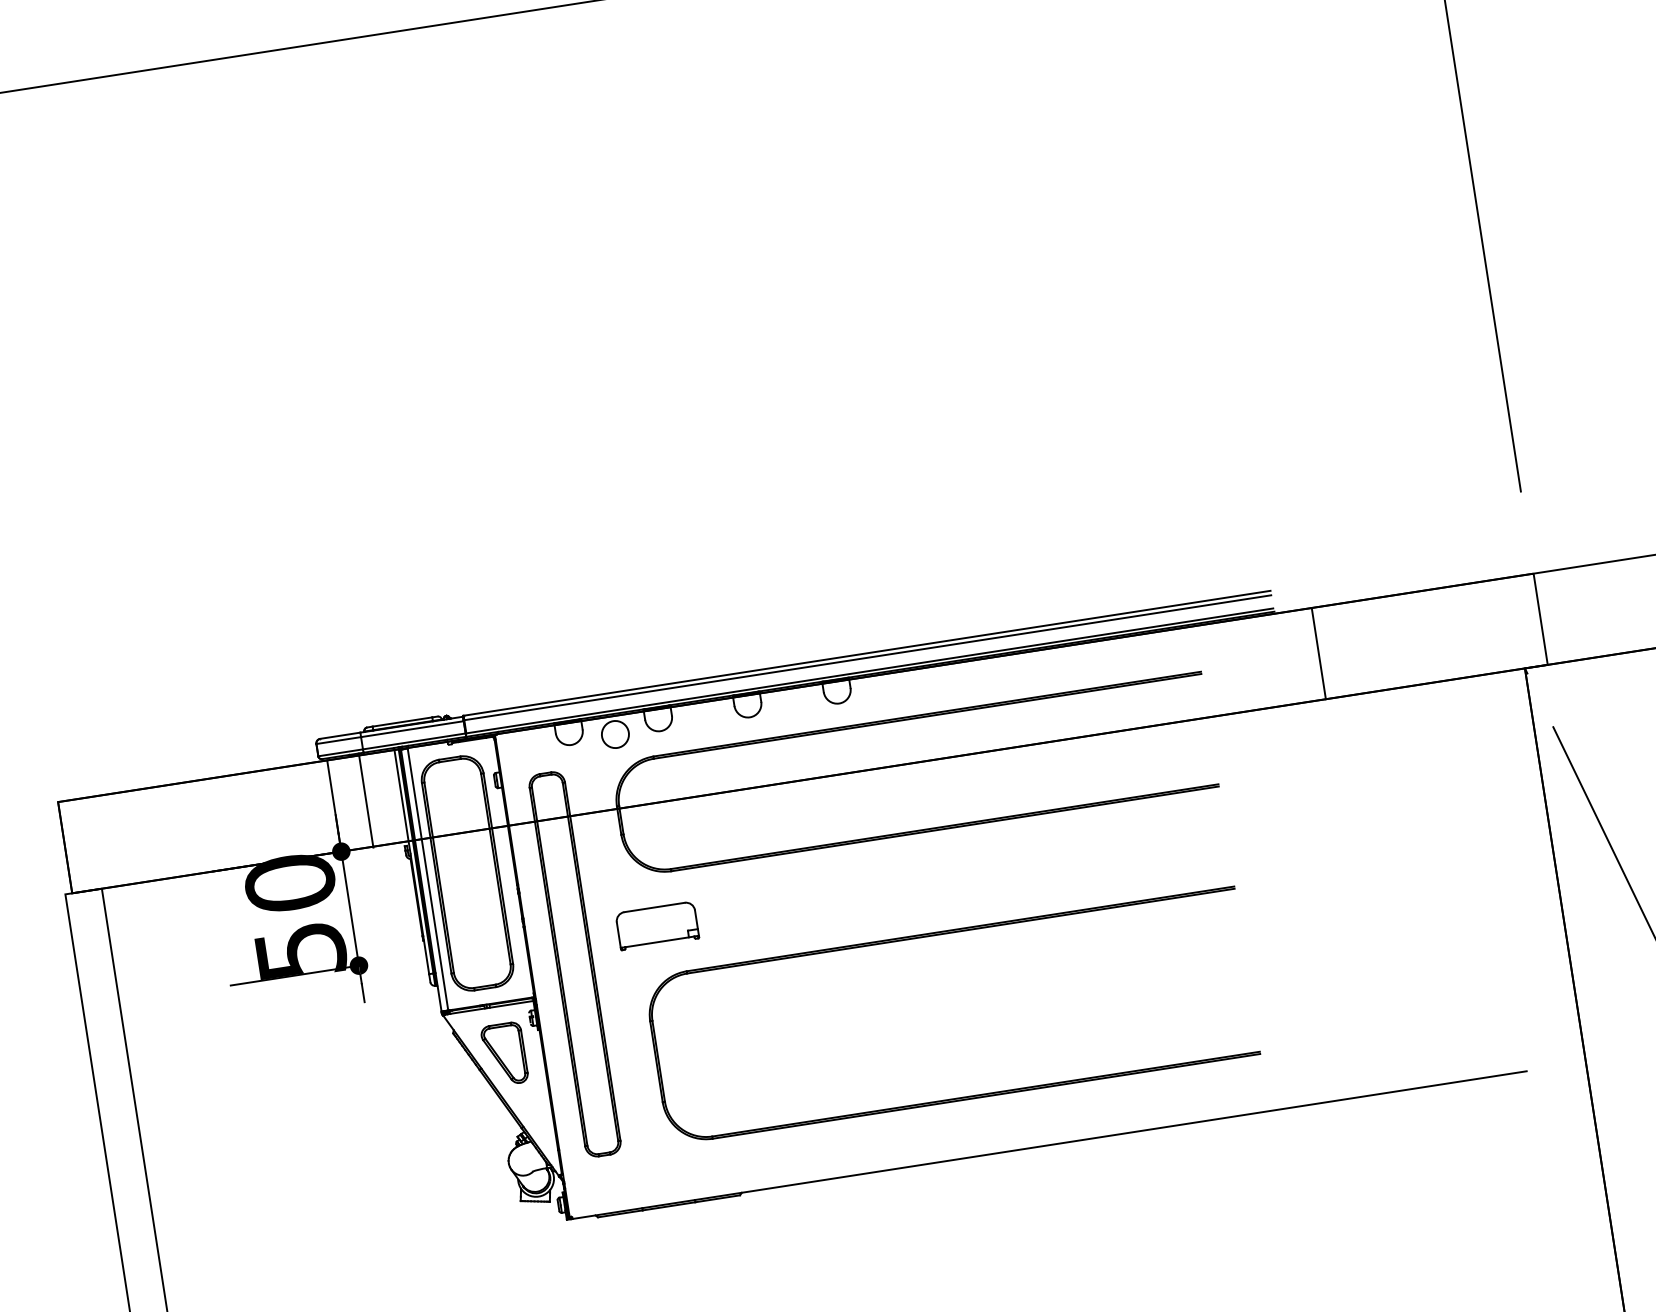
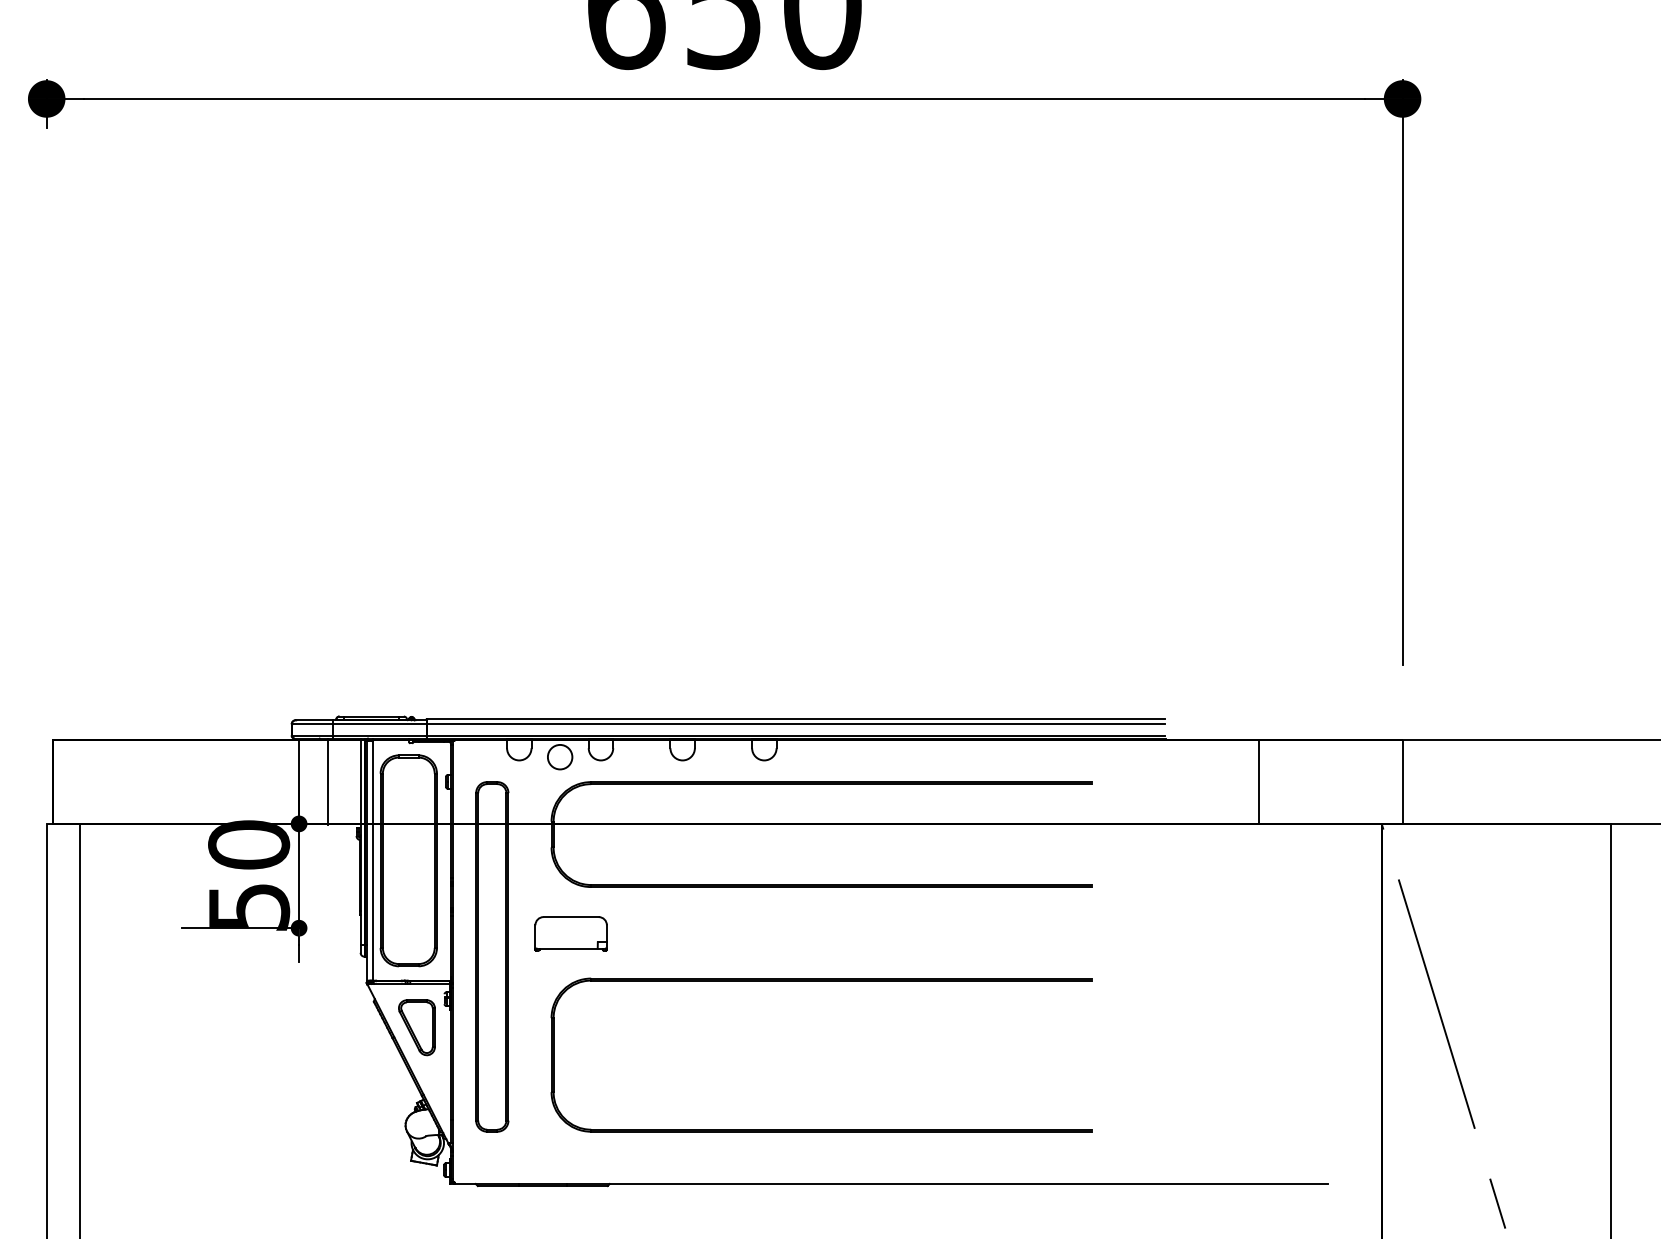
line: (1318, 652) -> (1258, 781), moved

